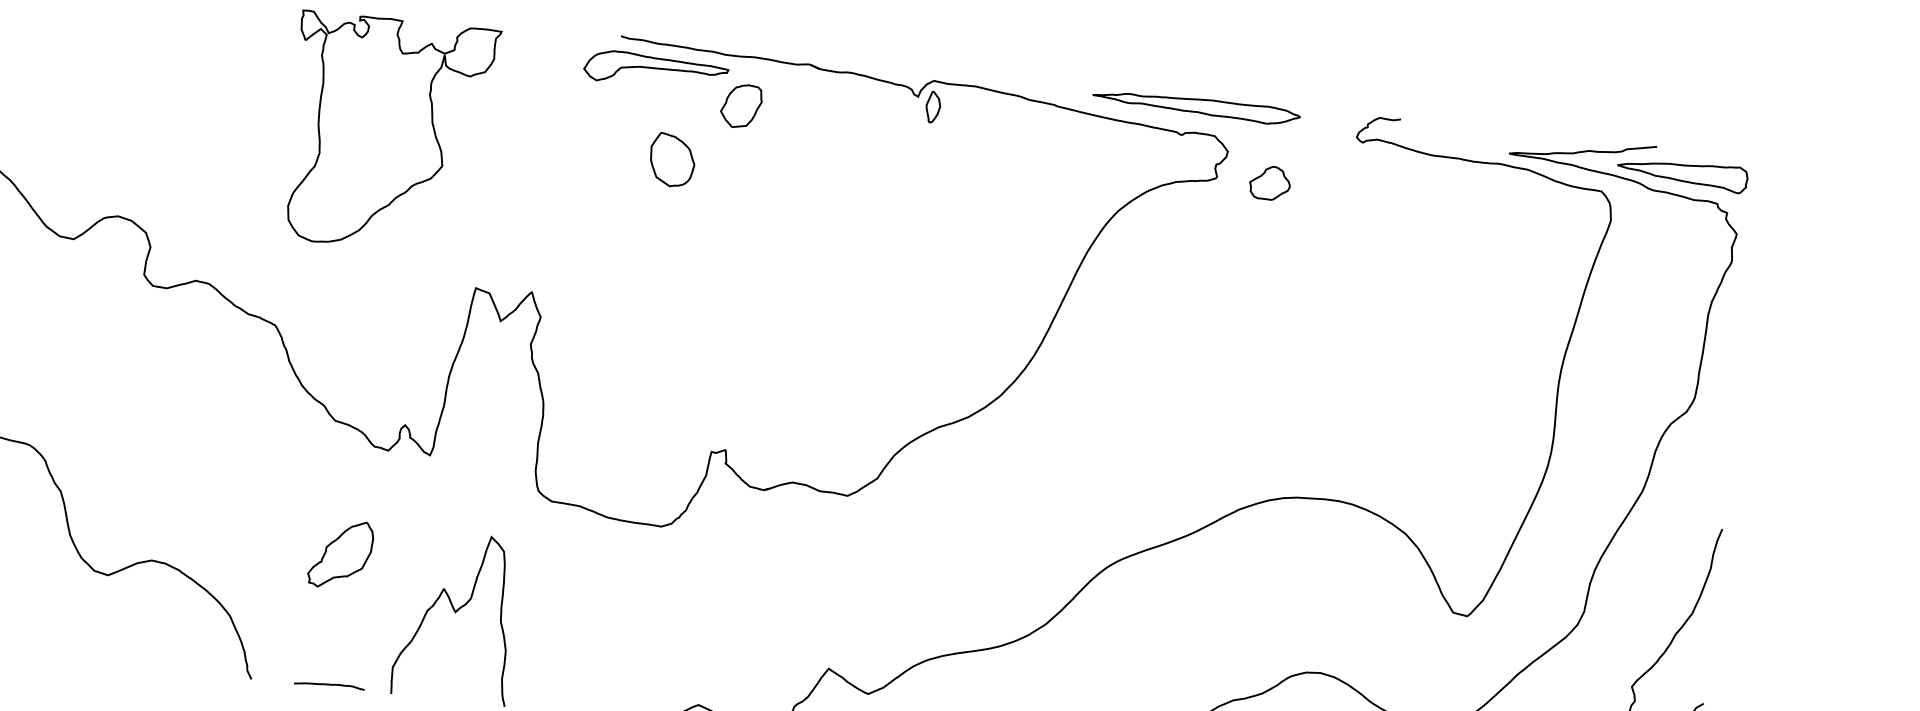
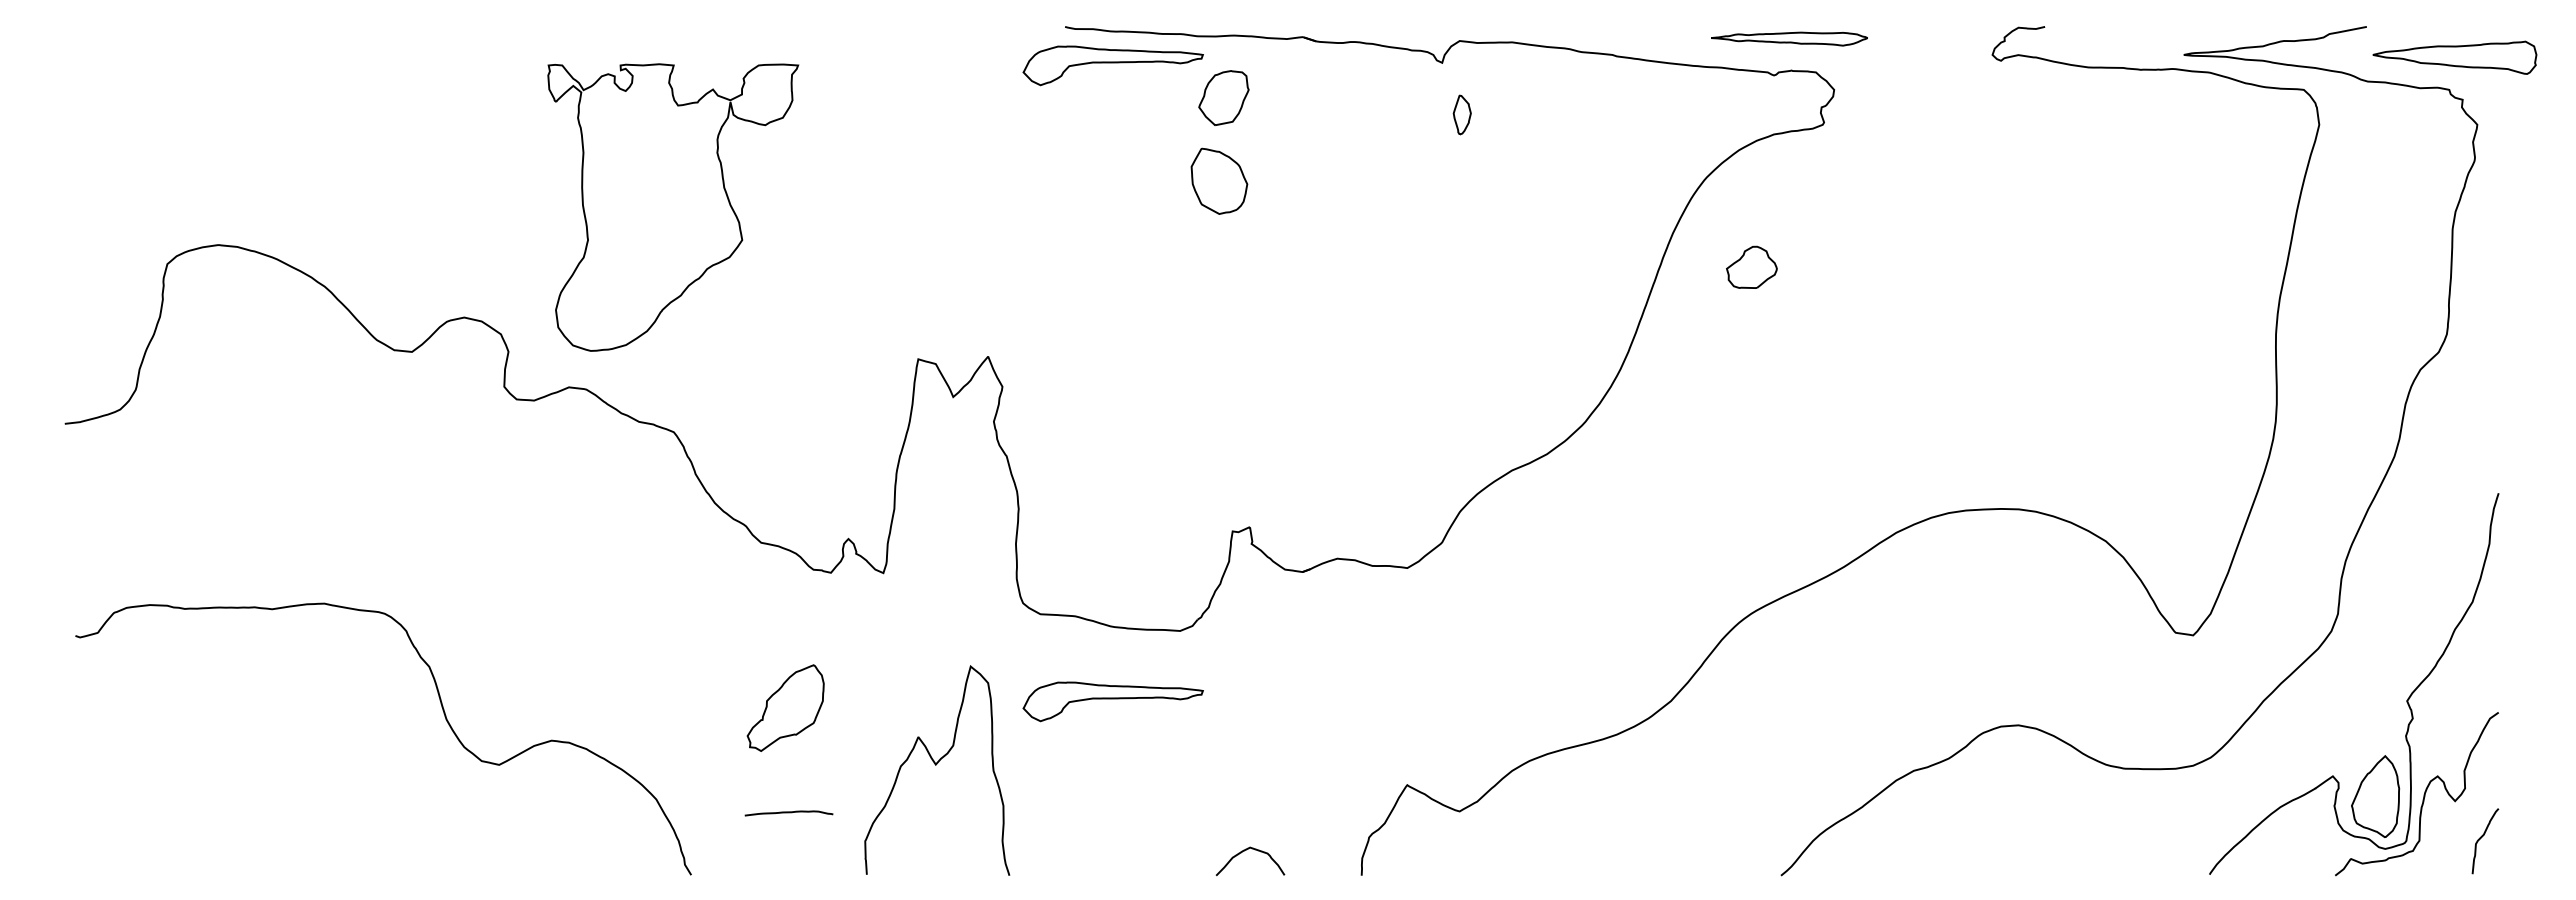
part: (932, 106) -> (1461, 114), moved
part: (1196, 106) -> (1789, 38), size x0.6
part: (390, 134) -> (673, 207), moved
part: (672, 159) -> (1219, 180), moved
part: (1682, 174) -> (2454, 57), moved
part: (1269, 182) -> (1751, 266), moved
part: (601, 577) -> (1112, 701), added
curve: (329, 685) -> (788, 813), moved

